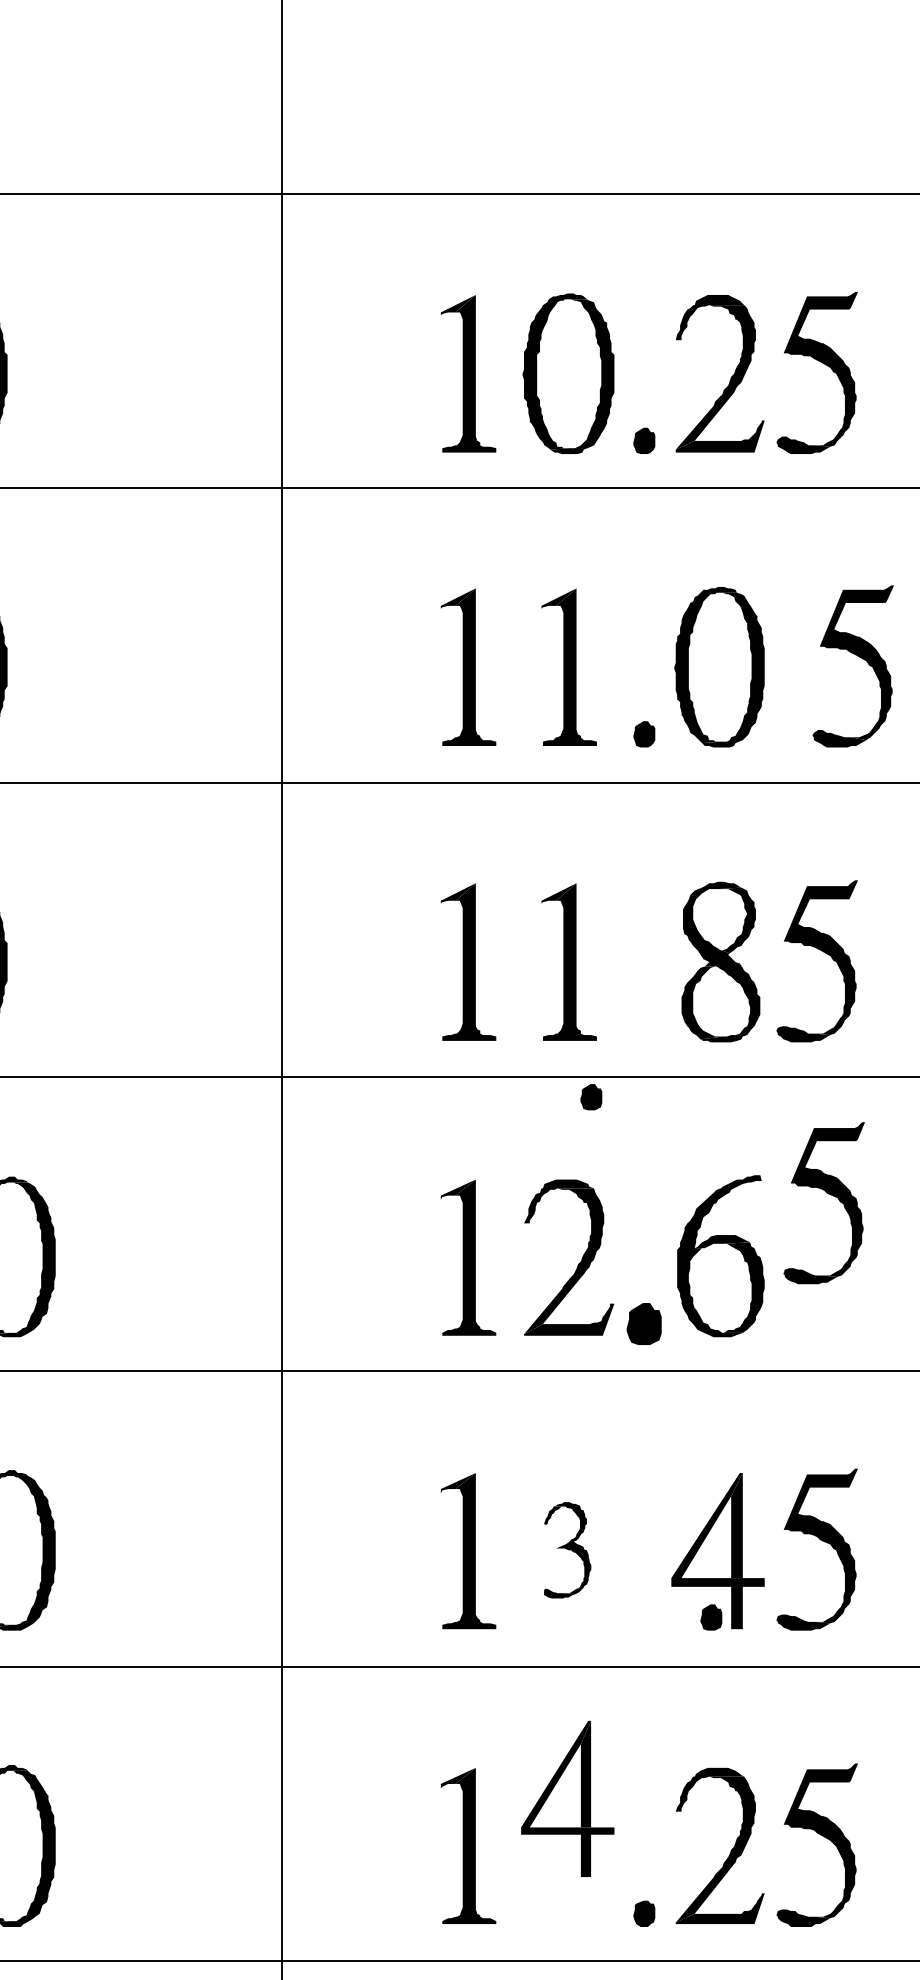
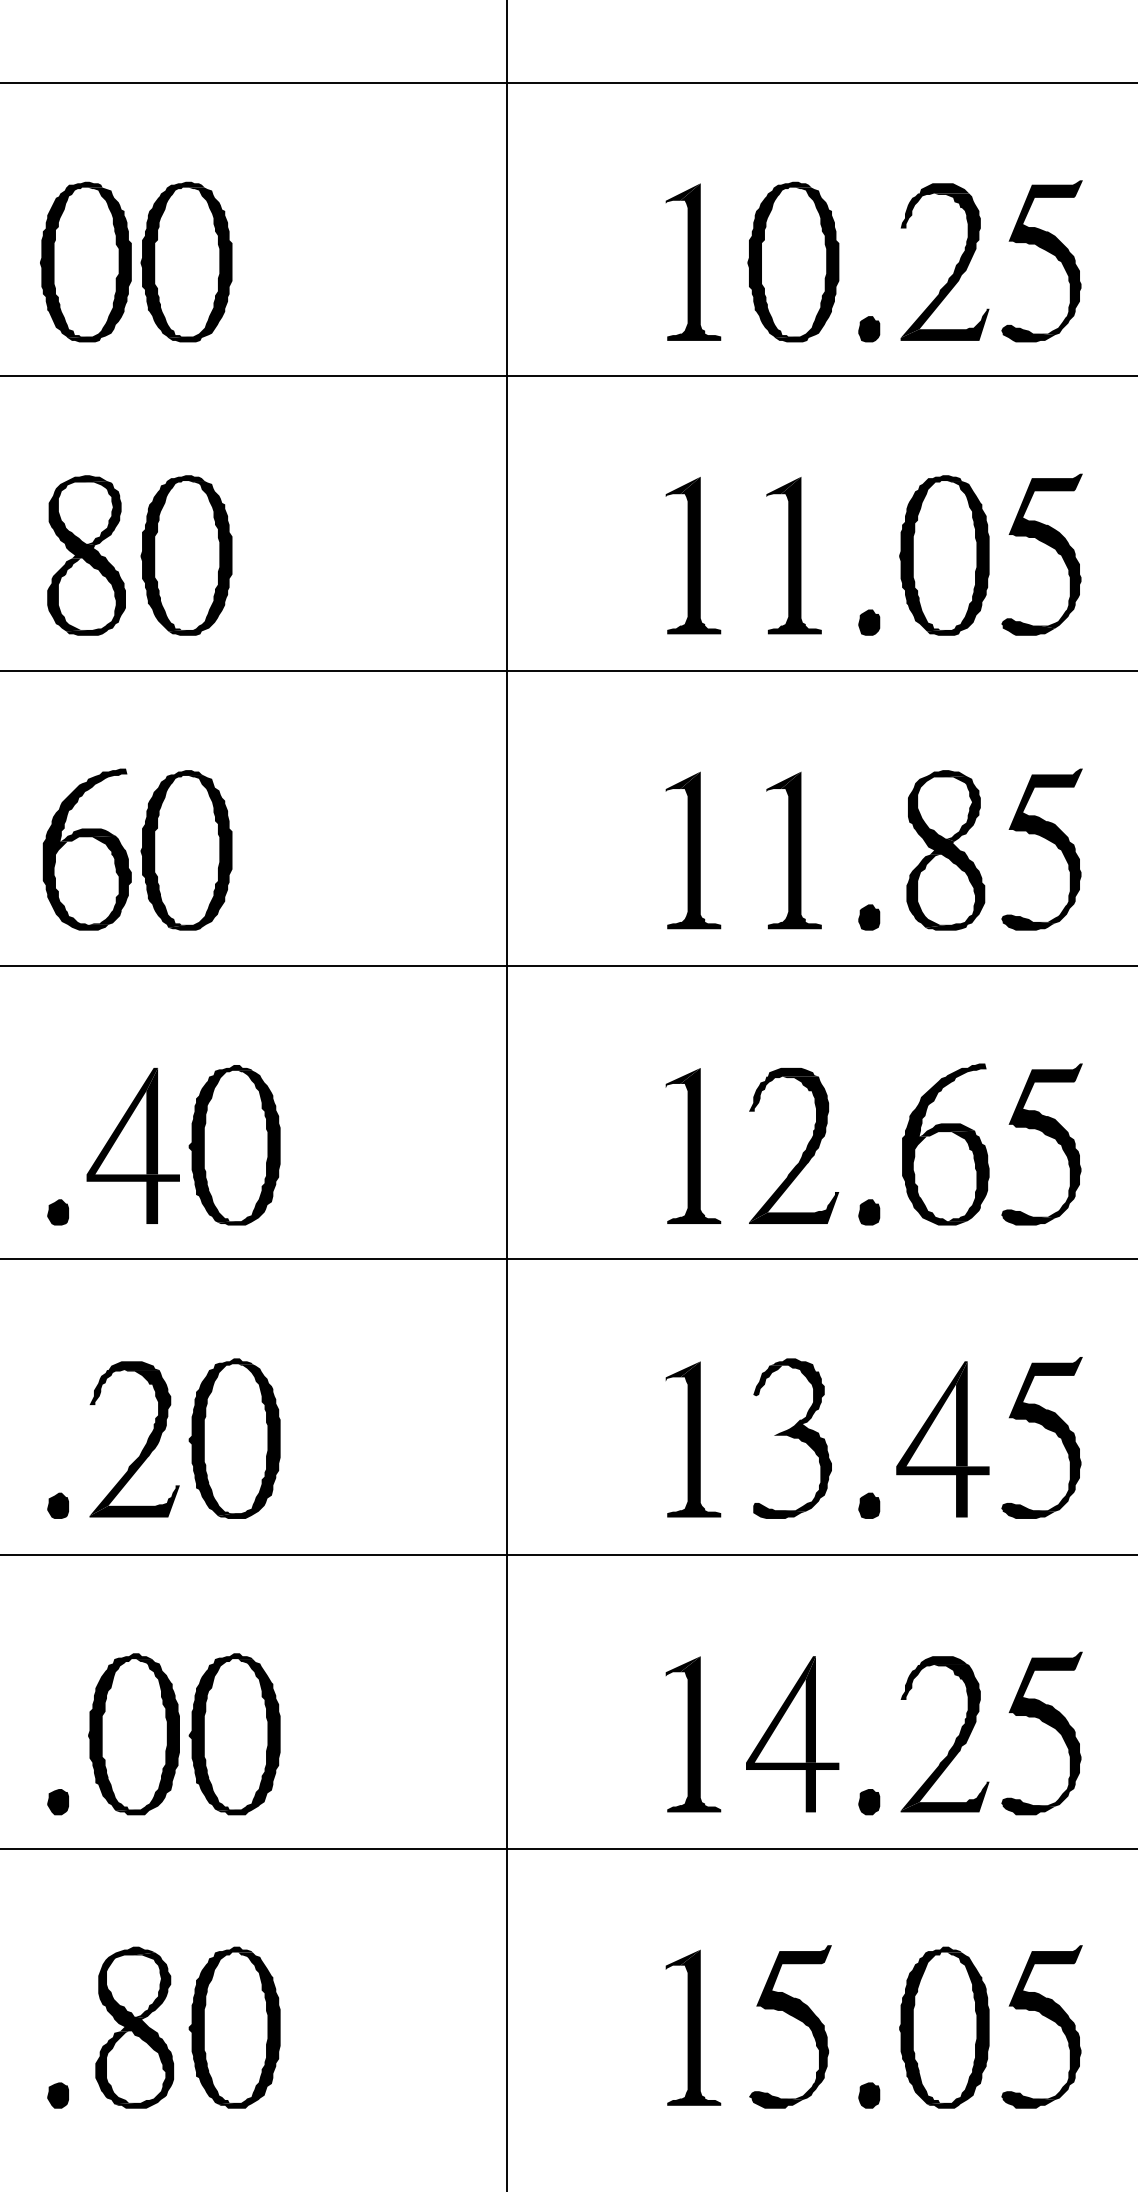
part: (856, 656) -> (1045, 544), moved
part: (591, 1097) -> (869, 917), moved
part: (827, 1194) -> (1045, 1135), moved
part: (644, 1324) -> (869, 1212), size x0.62
part: (567, 1550) -> (792, 1438), size x1.67
part: (711, 1617) -> (869, 1505), moved
part: (567, 1799) -> (792, 1734), moved

